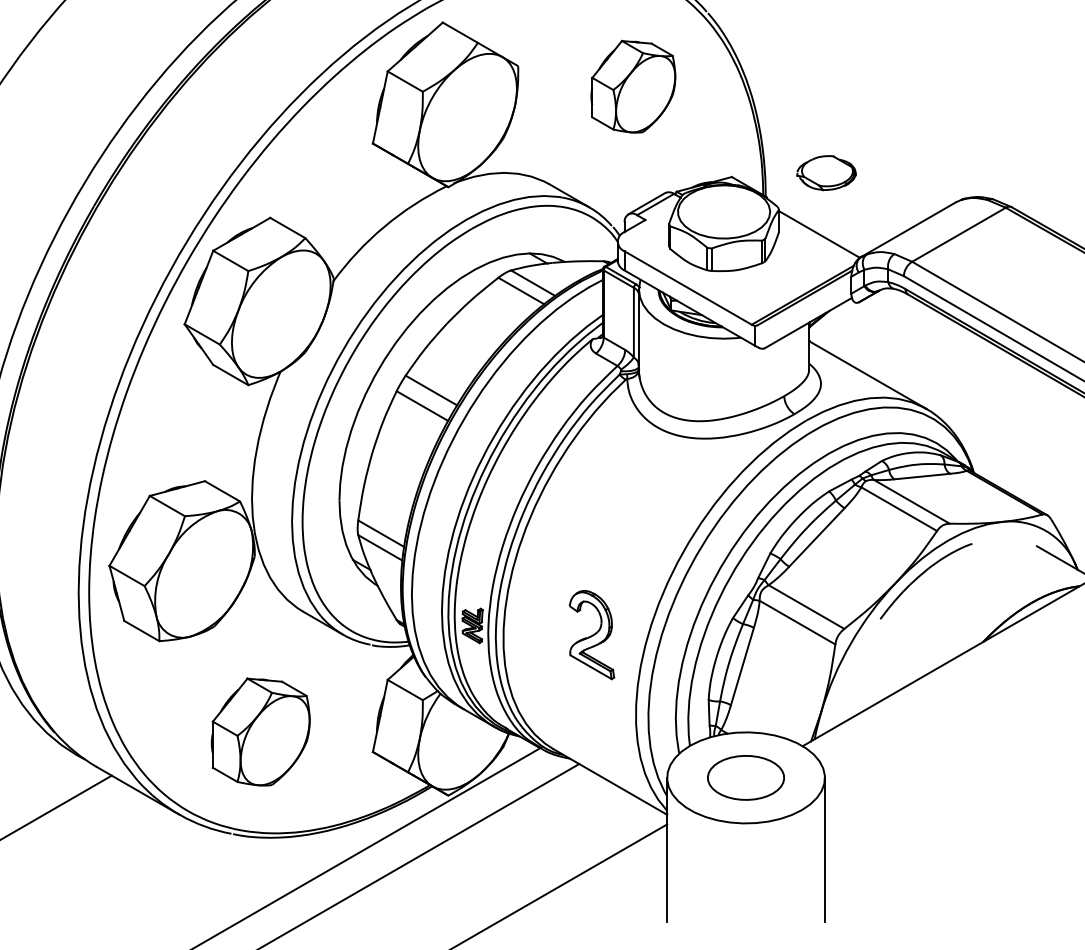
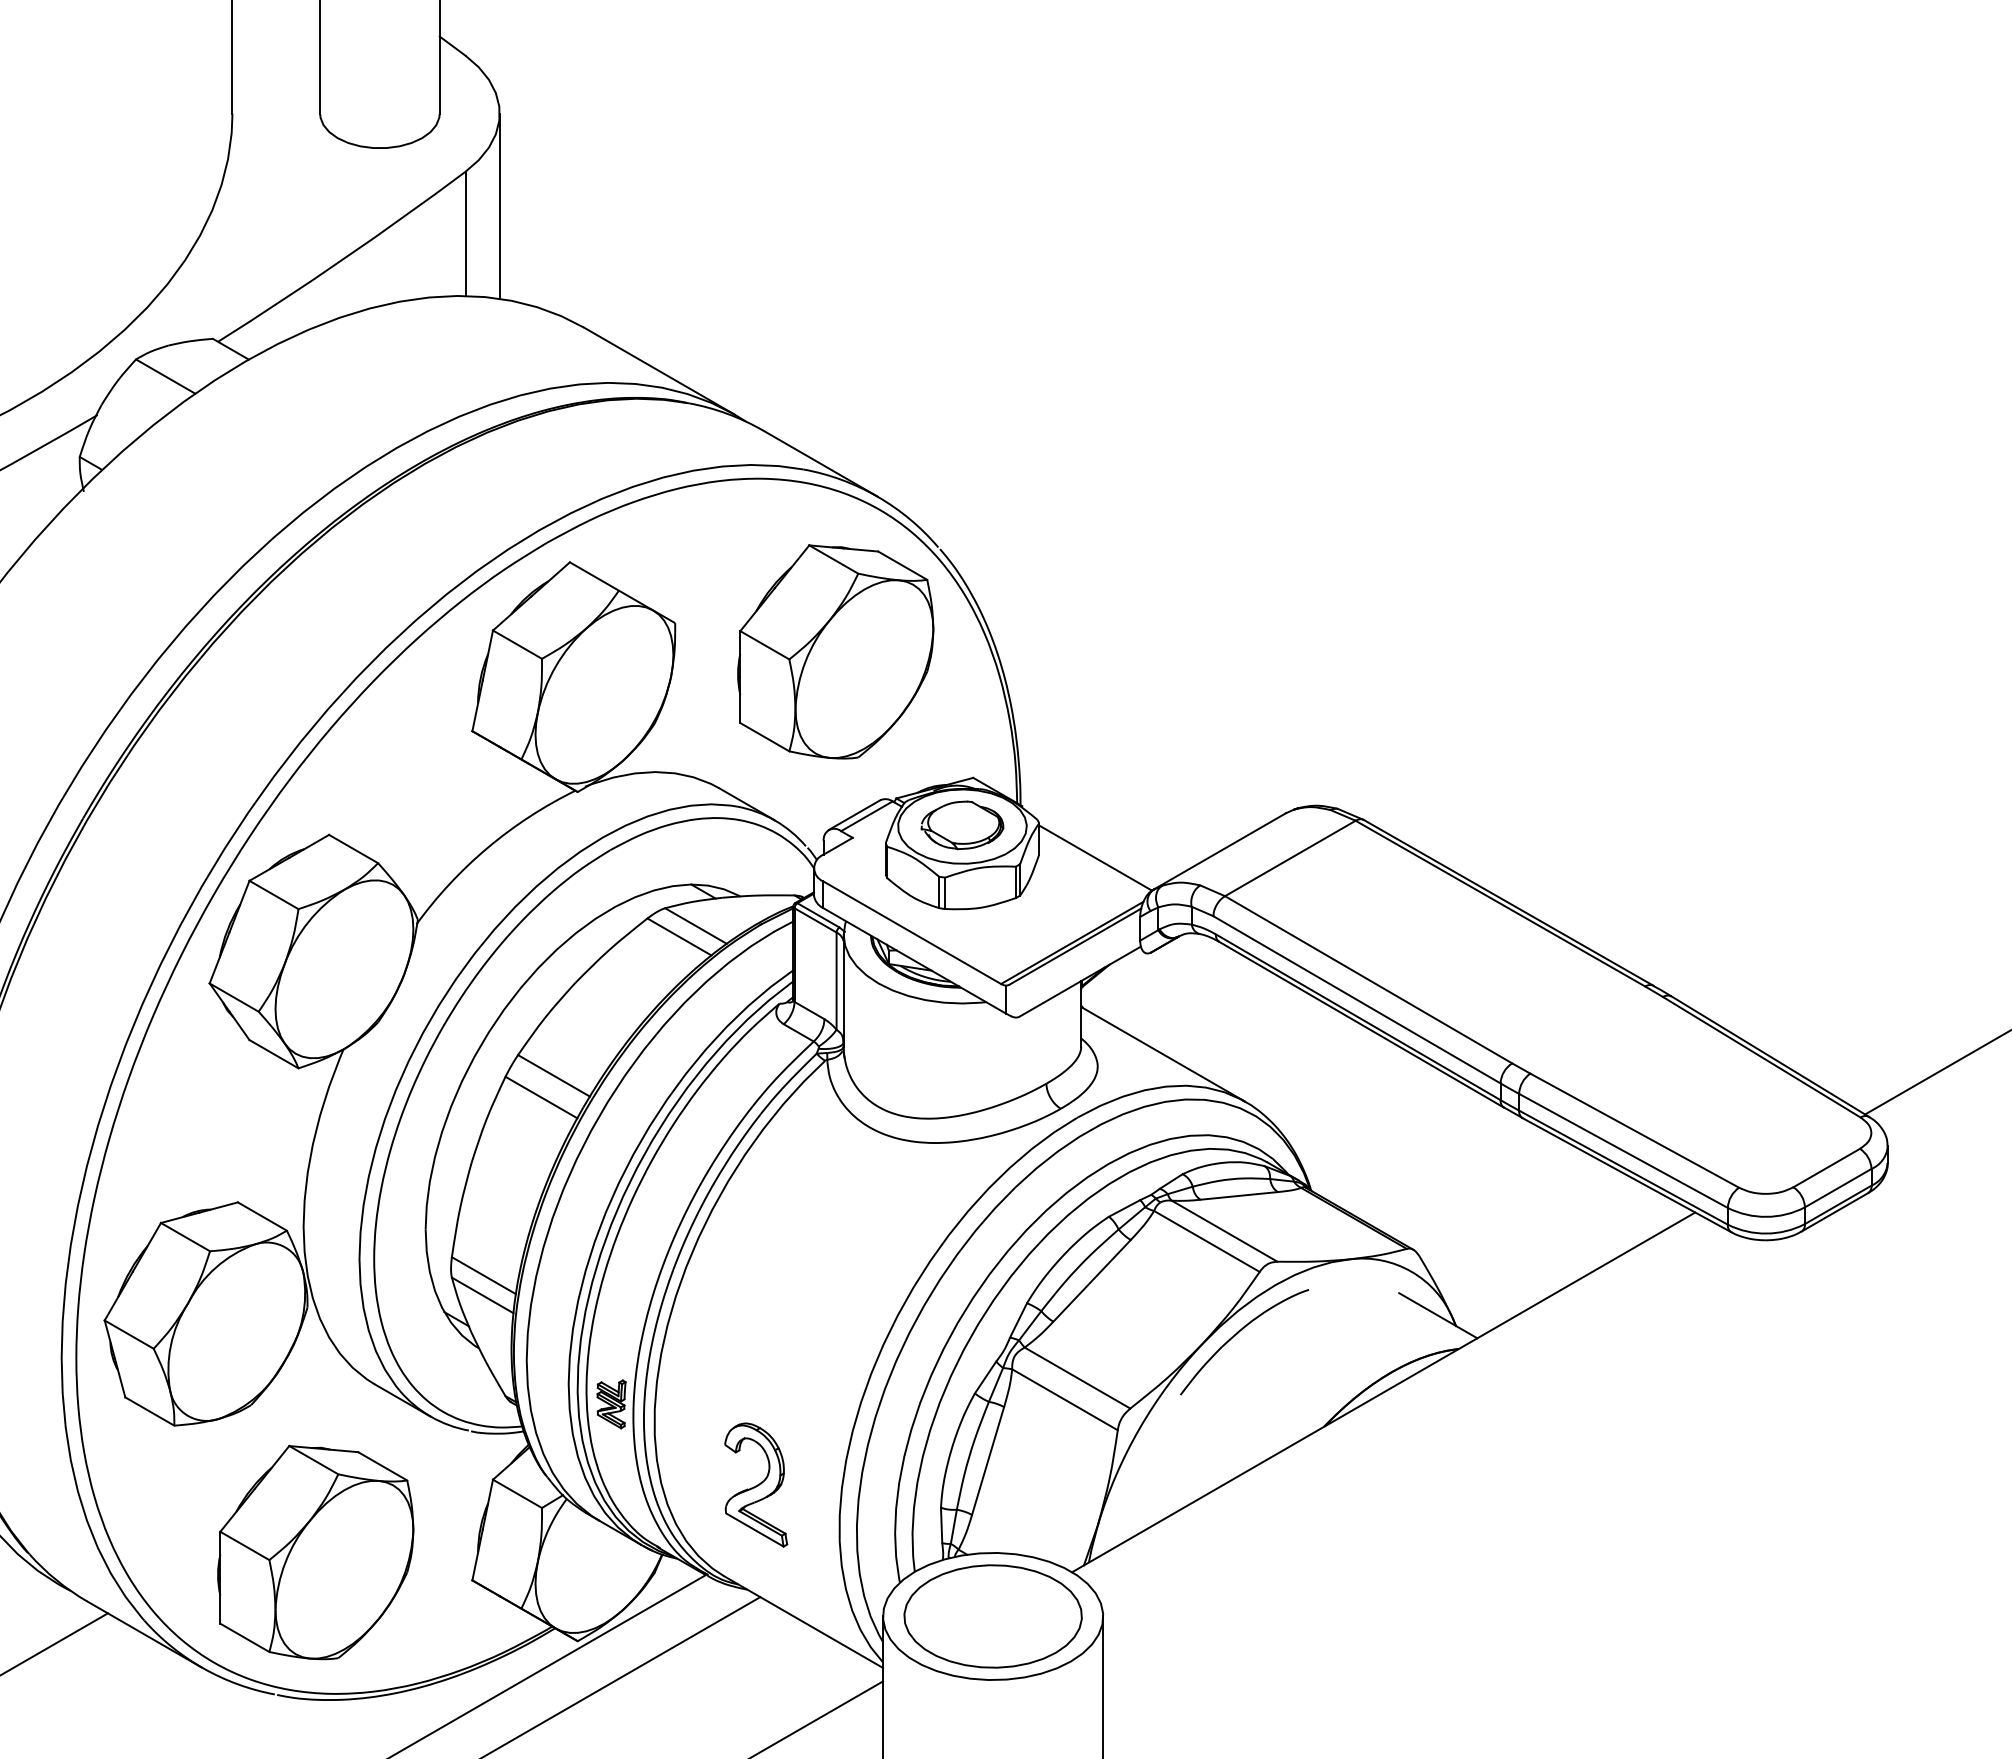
part: (633, 86) -> (835, 651), size x1.67
part: (826, 173) -> (962, 825), moved
part: (592, 634) -> (756, 1484), moved
part: (260, 732) -> (315, 1552), size x1.43
part: (745, 777) -> (992, 1616), size x1.67

